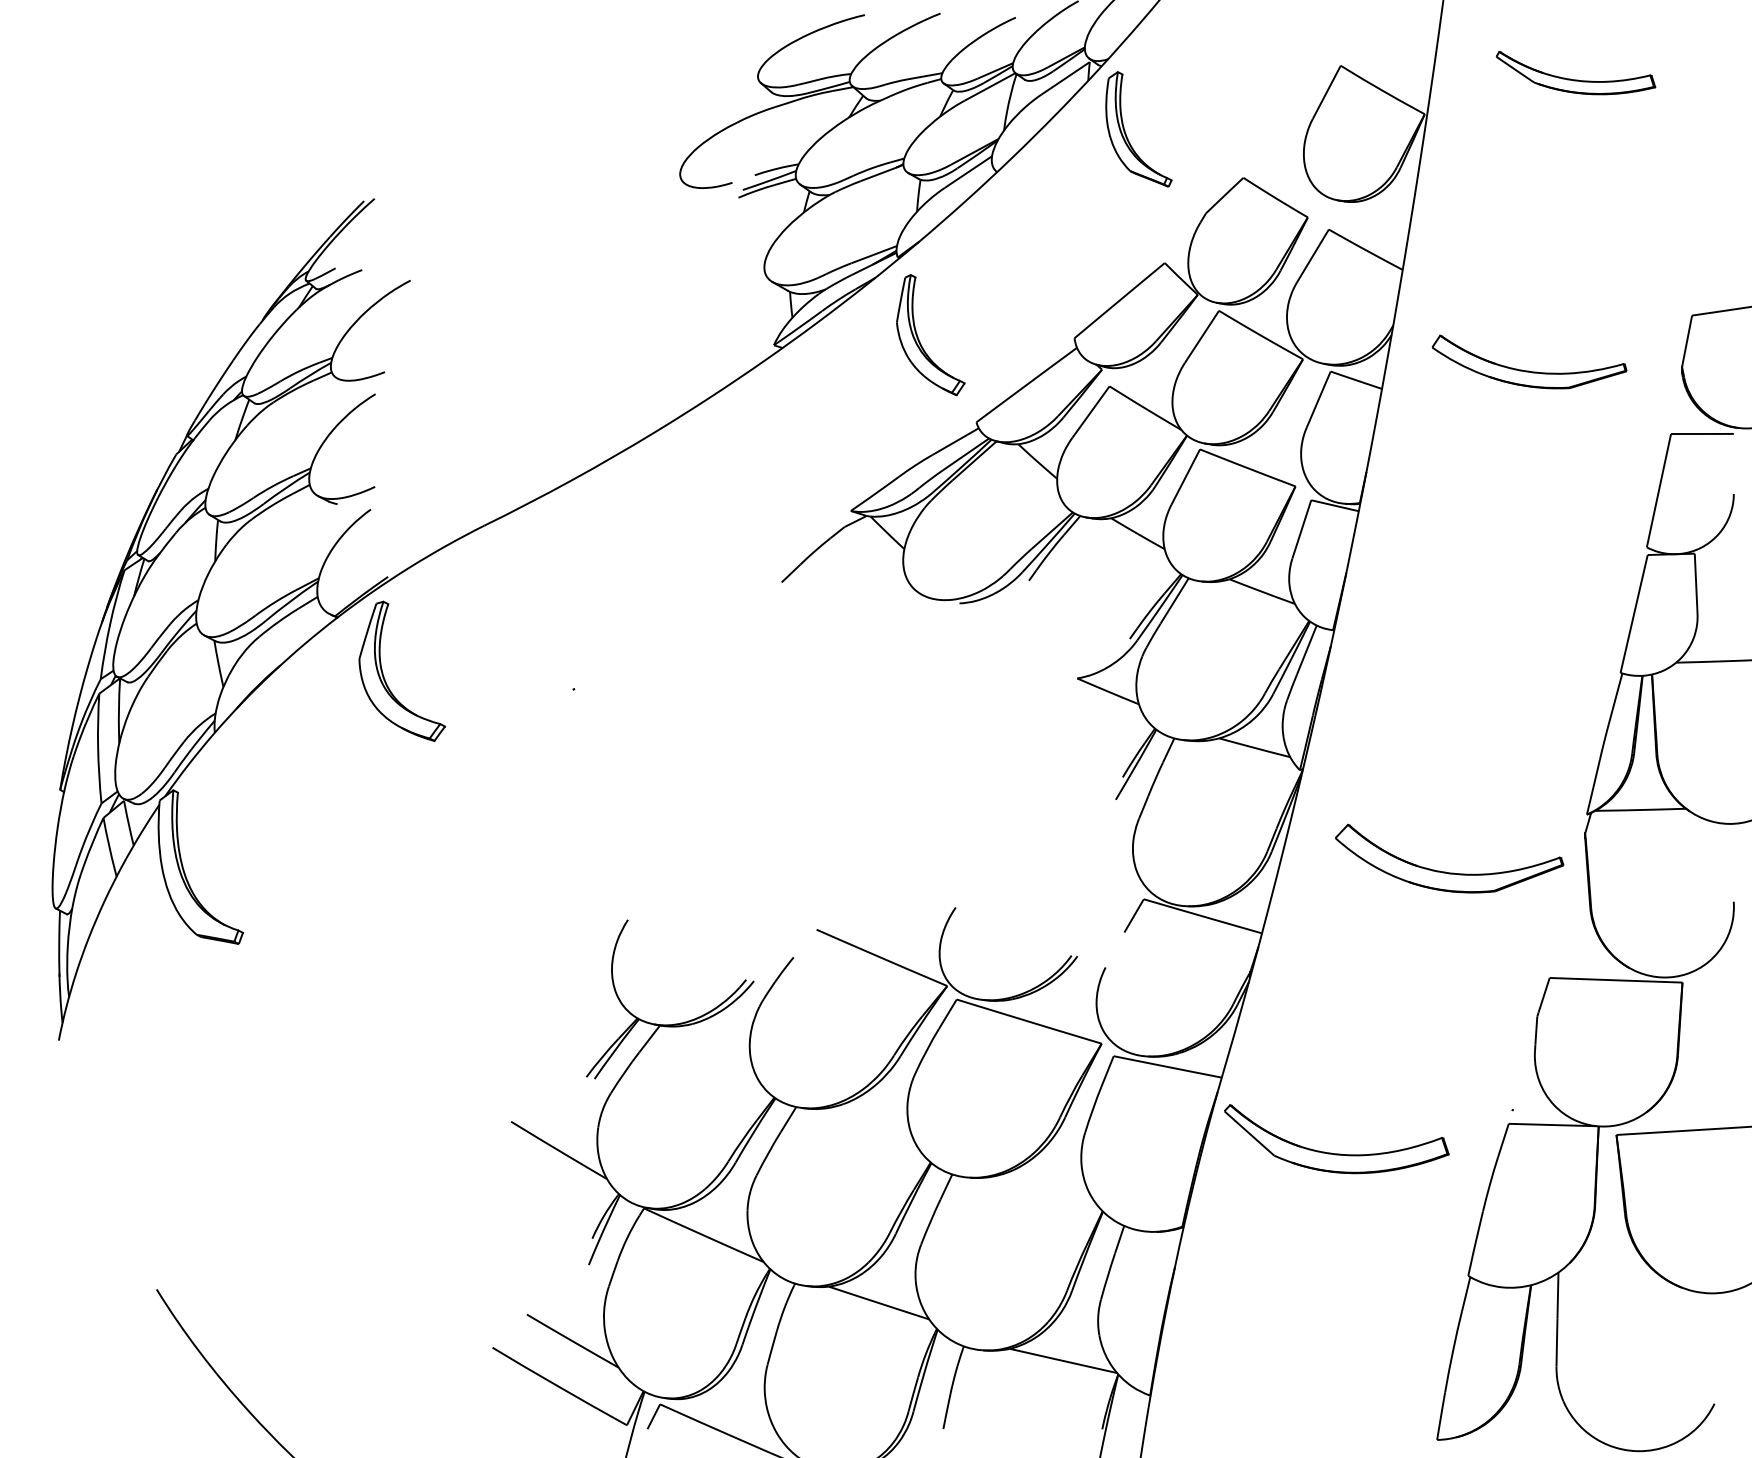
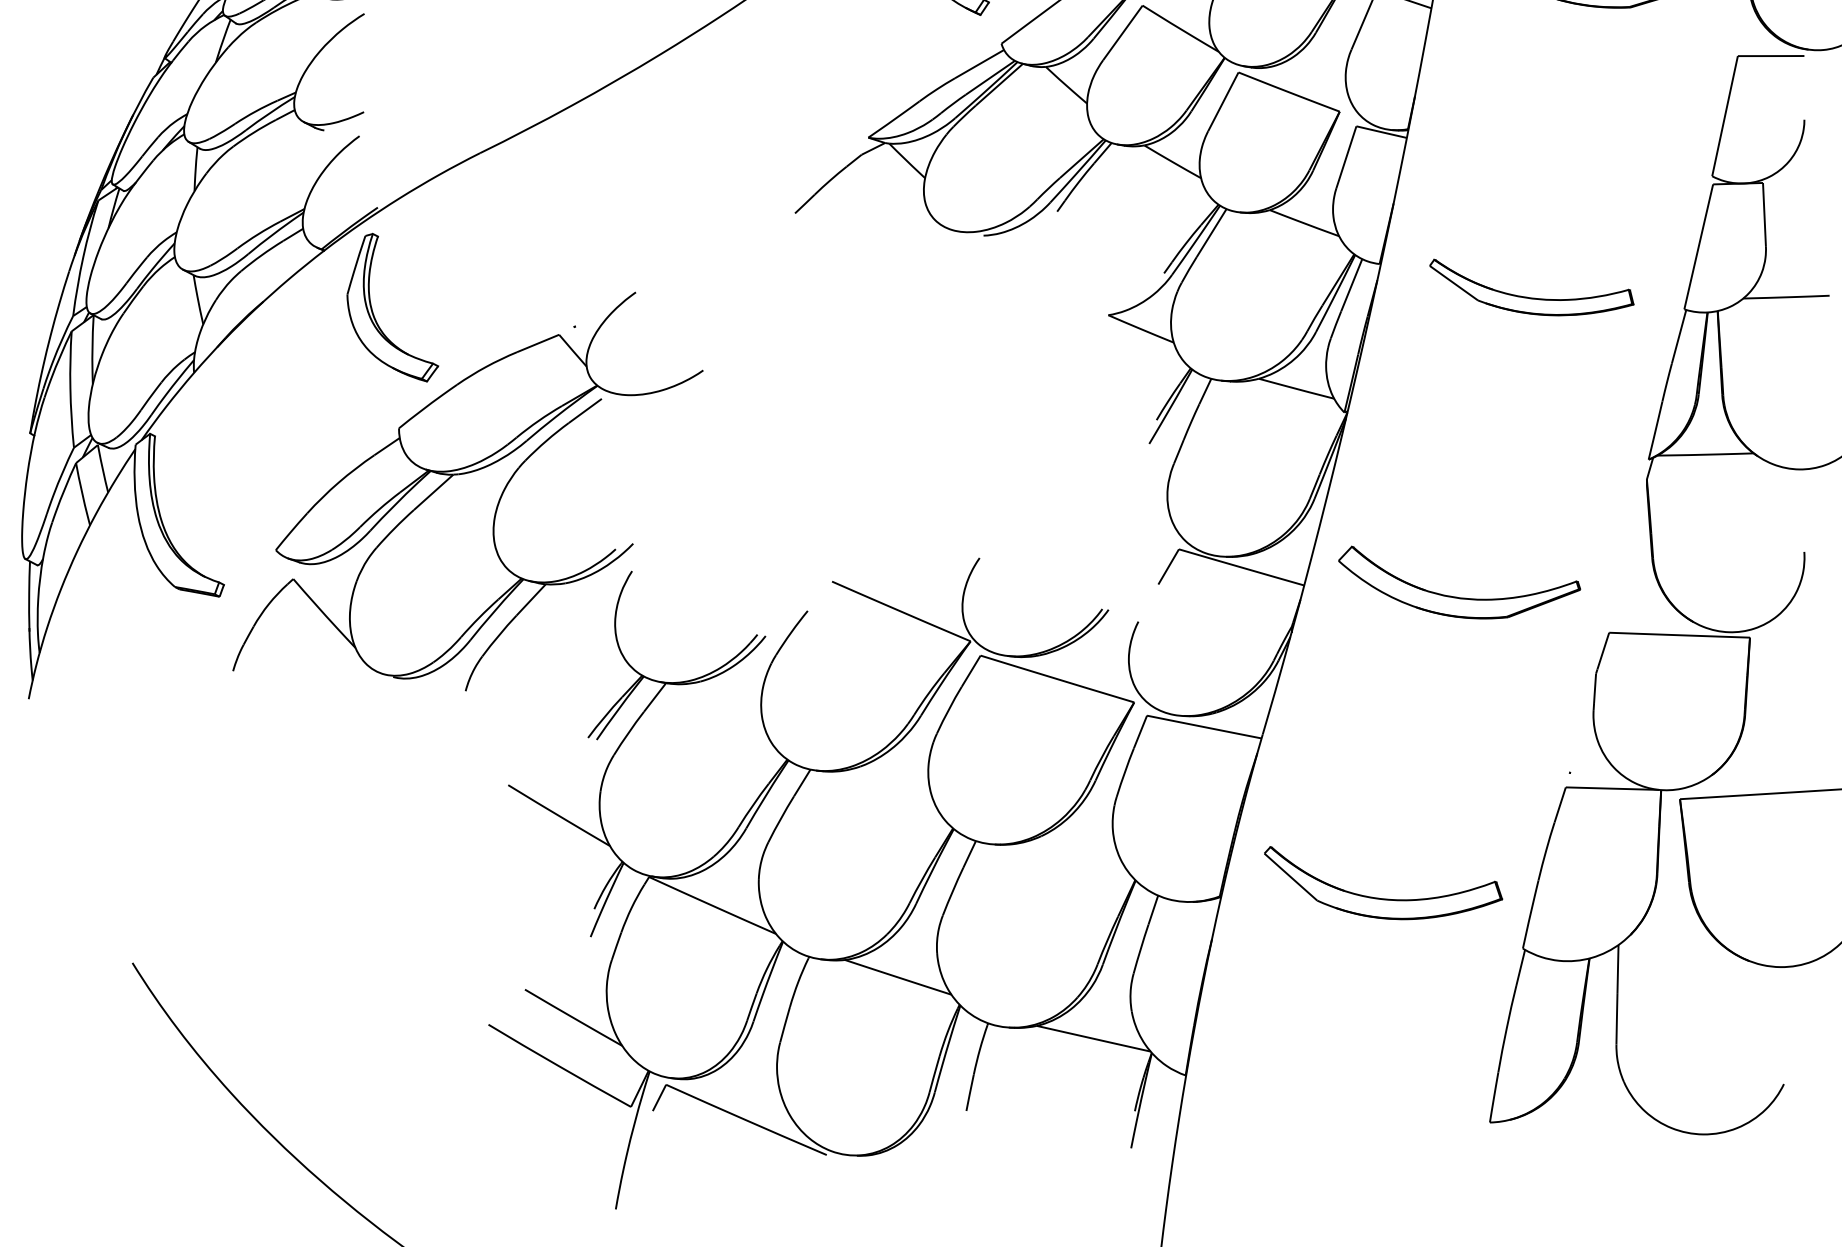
part: (1476, 661) -> (1531, 297), added
part: (471, 828) -> (466, 474), added
part: (1445, 871) -> (1455, 596), moved
part: (1331, 1152) -> (1377, 897), moved

